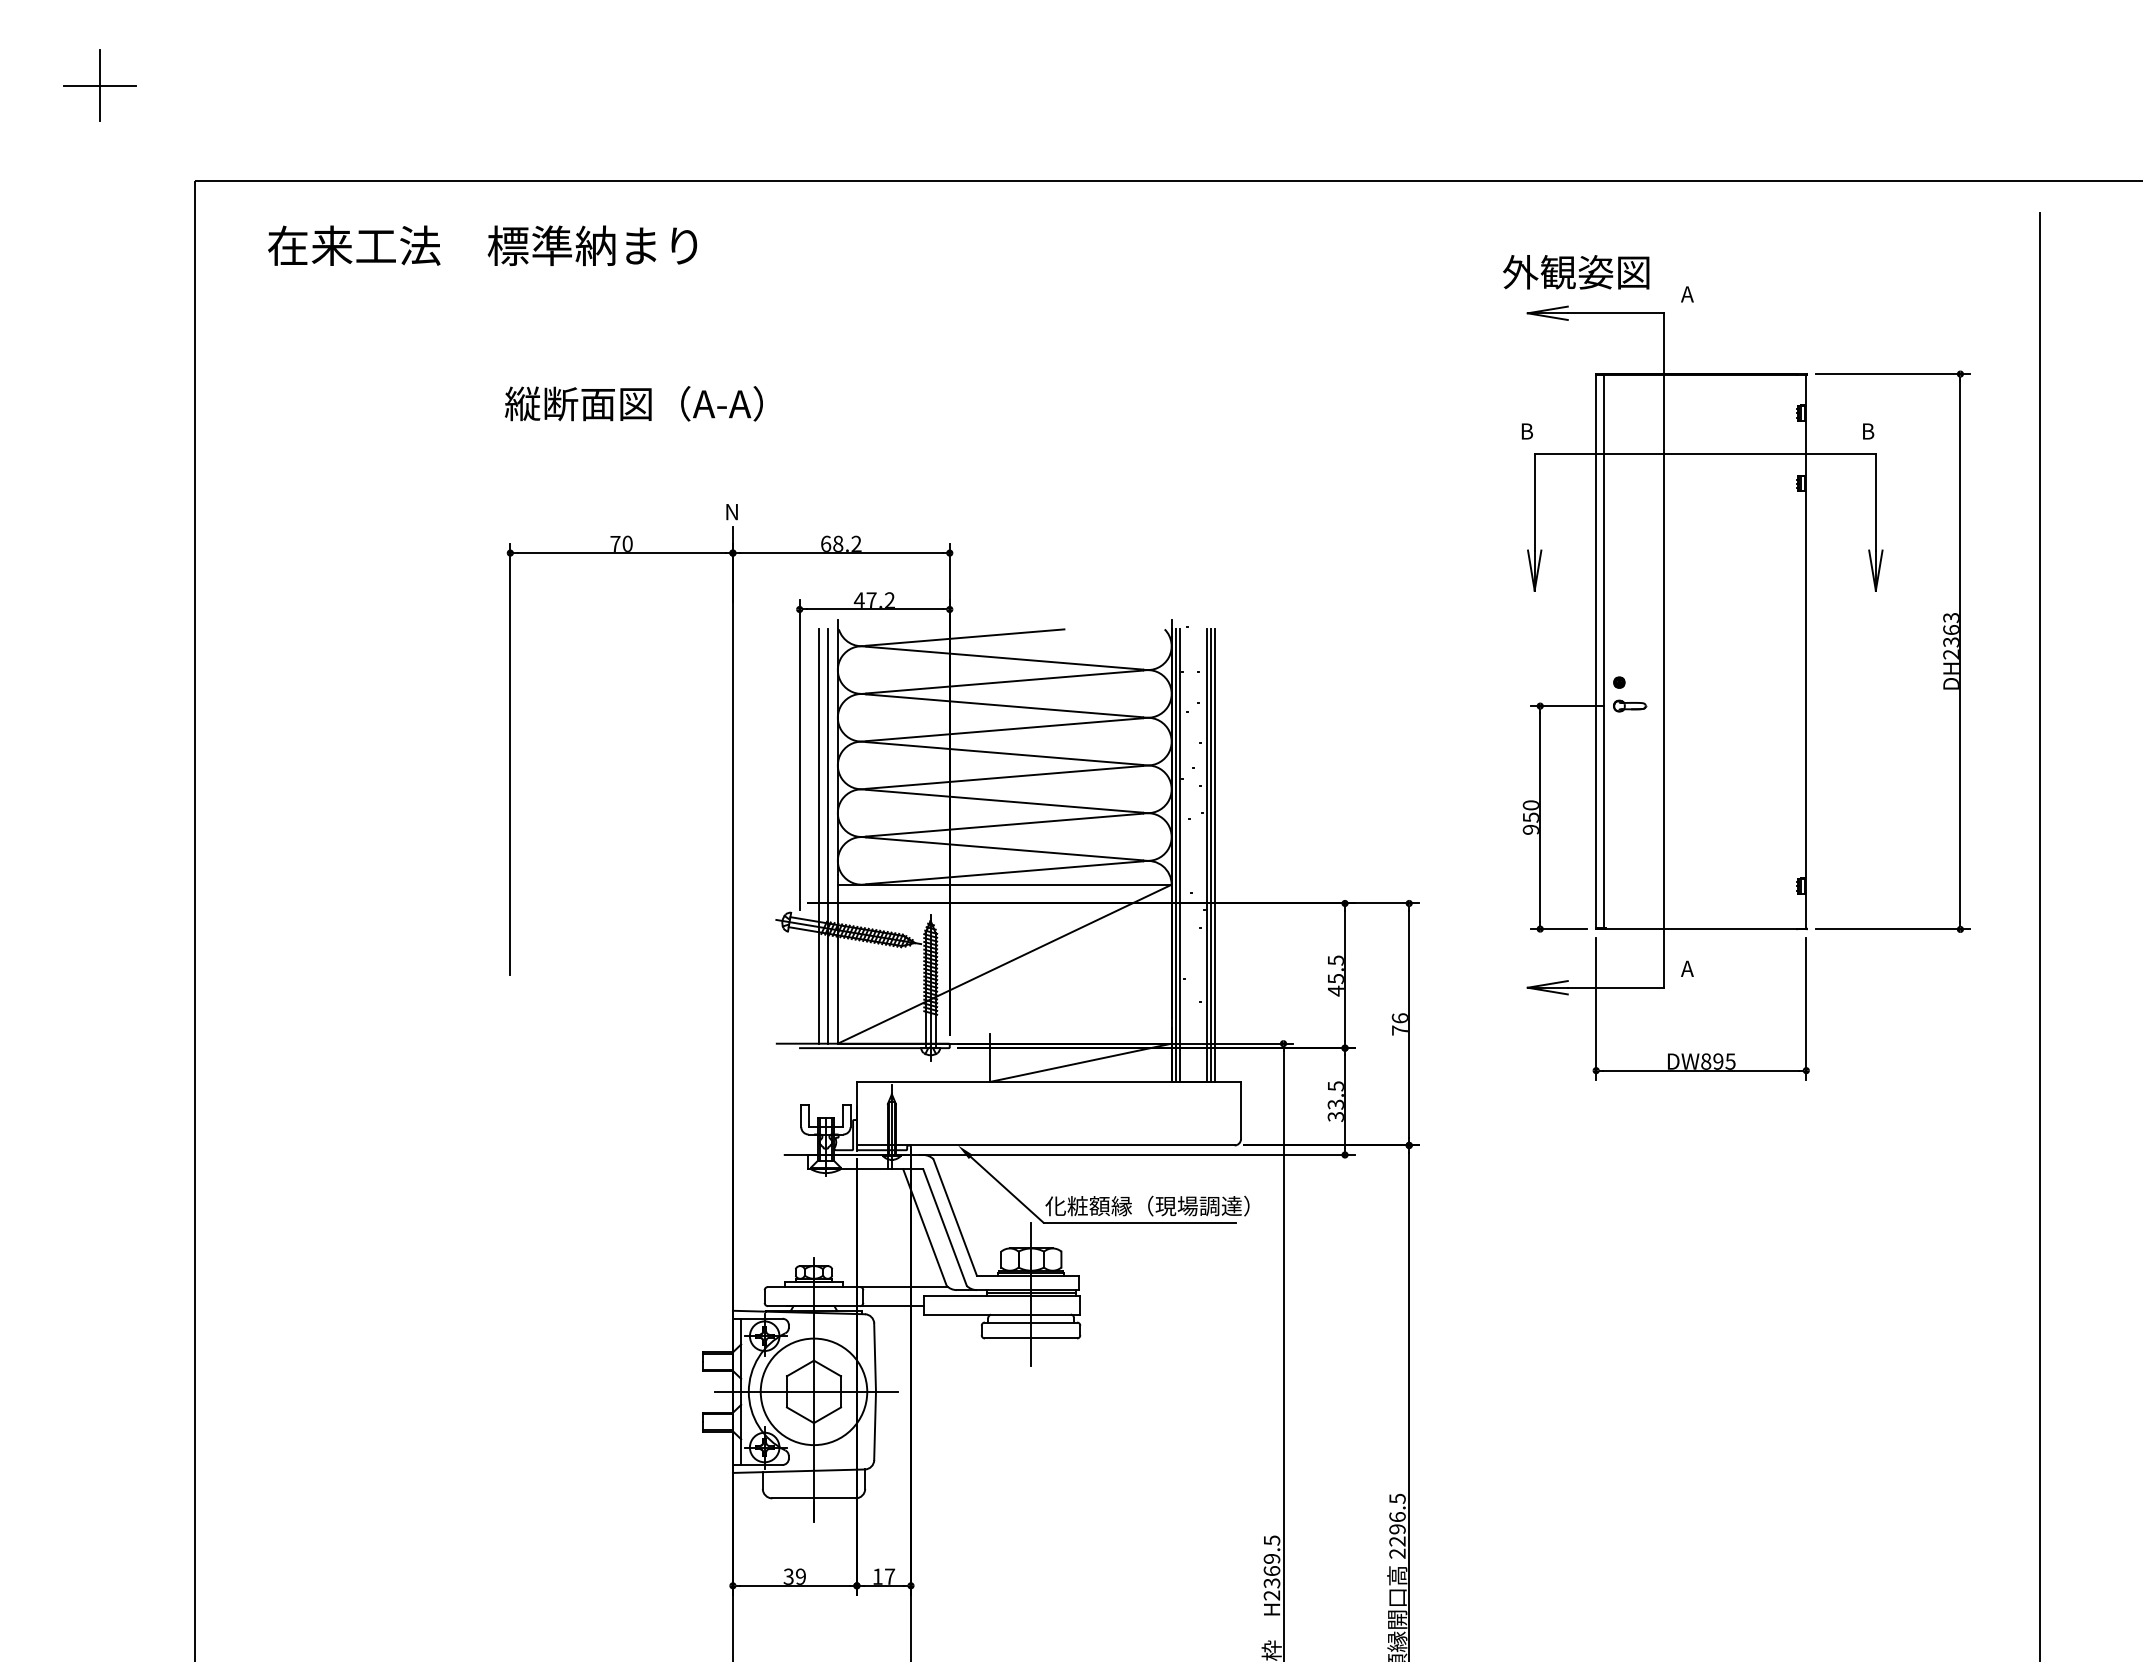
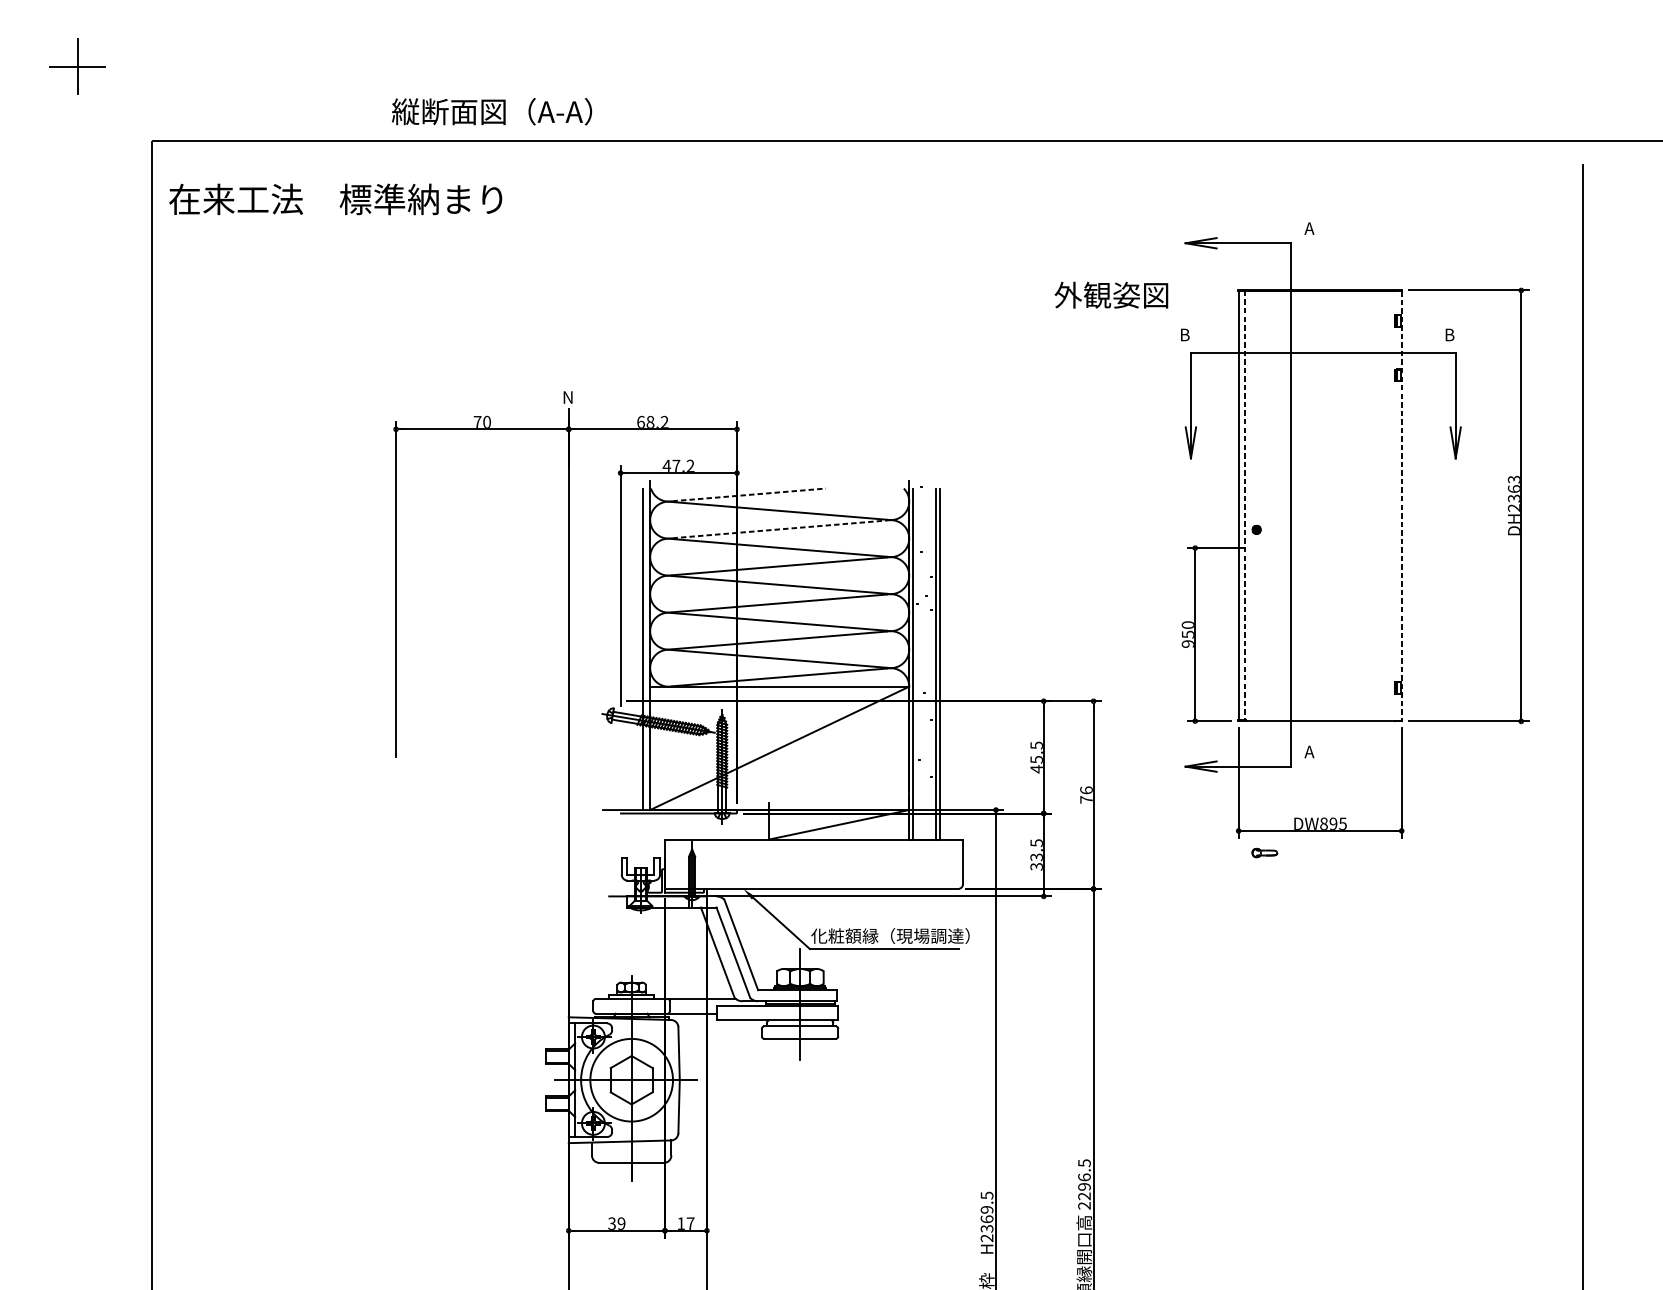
text: (482, 245) -> (335, 199), moved
text: (1576, 272) -> (1111, 295), moved
text: (633, 403) -> (491, 111), moved
line: (965, 637) -> (749, 494), solid -> dashed
line: (1604, 651) -> (1245, 505), solid -> dashed
line: (1806, 651) -> (1401, 505), solid -> dashed
line: (1004, 682) -> (779, 529), solid -> dashed
part: (1630, 705) -> (1265, 852), moved
line: (818, 836) -> (635, 649), removed
line: (1179, 855) -> (915, 664), removed
line: (1214, 855) -> (942, 664), removed

